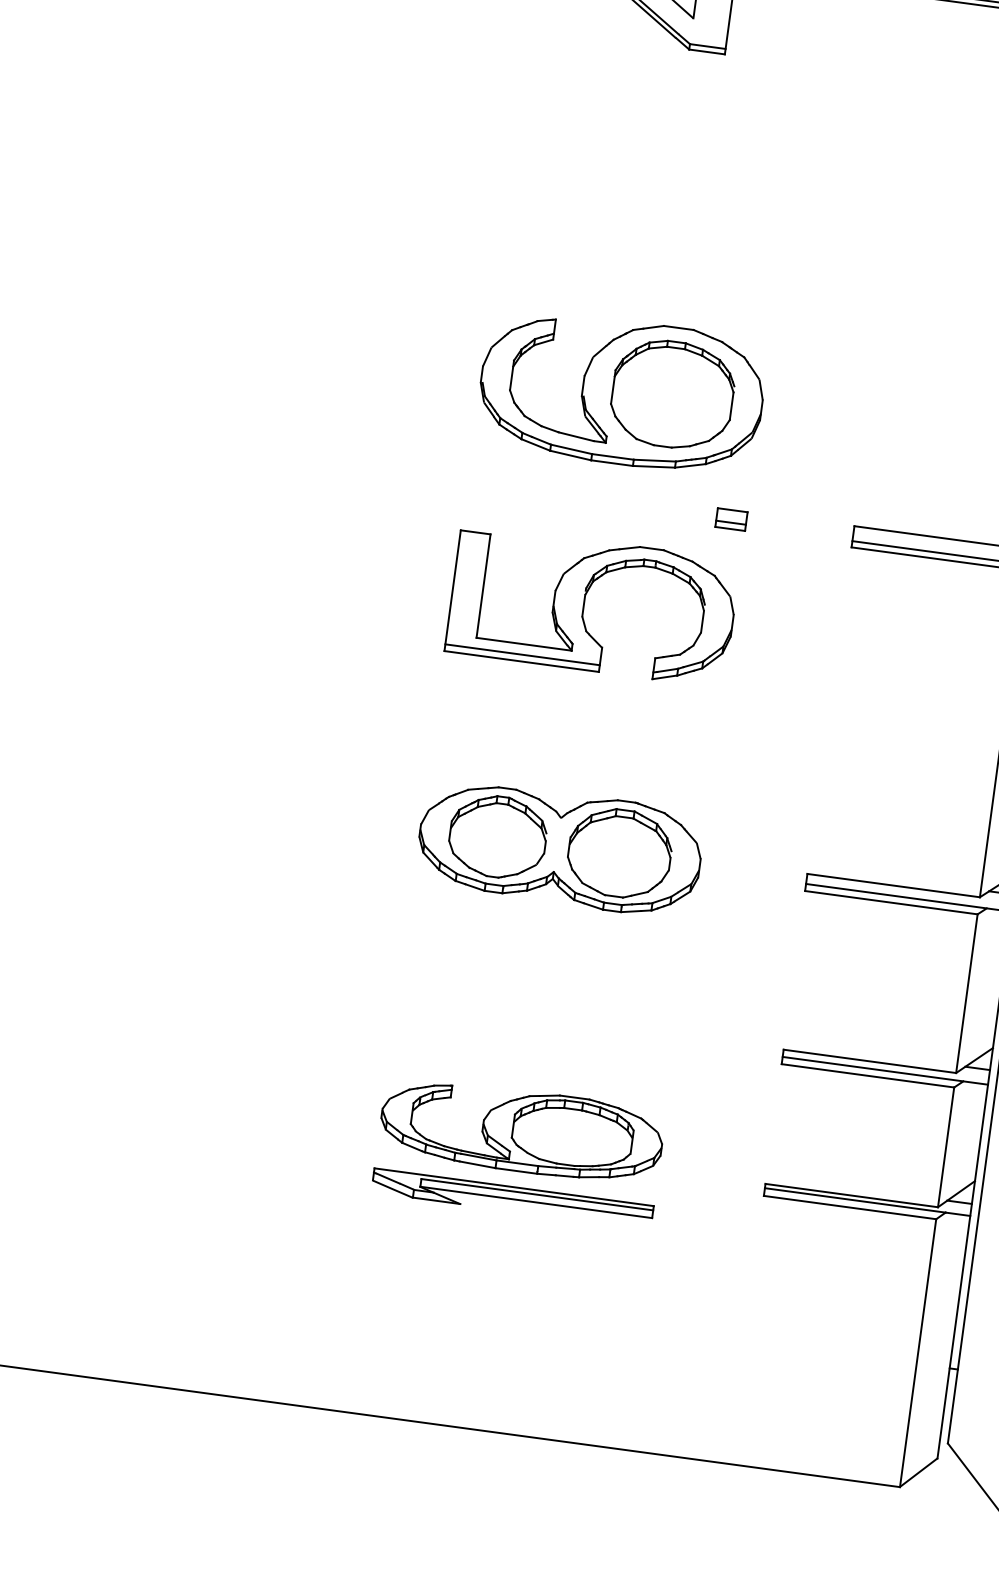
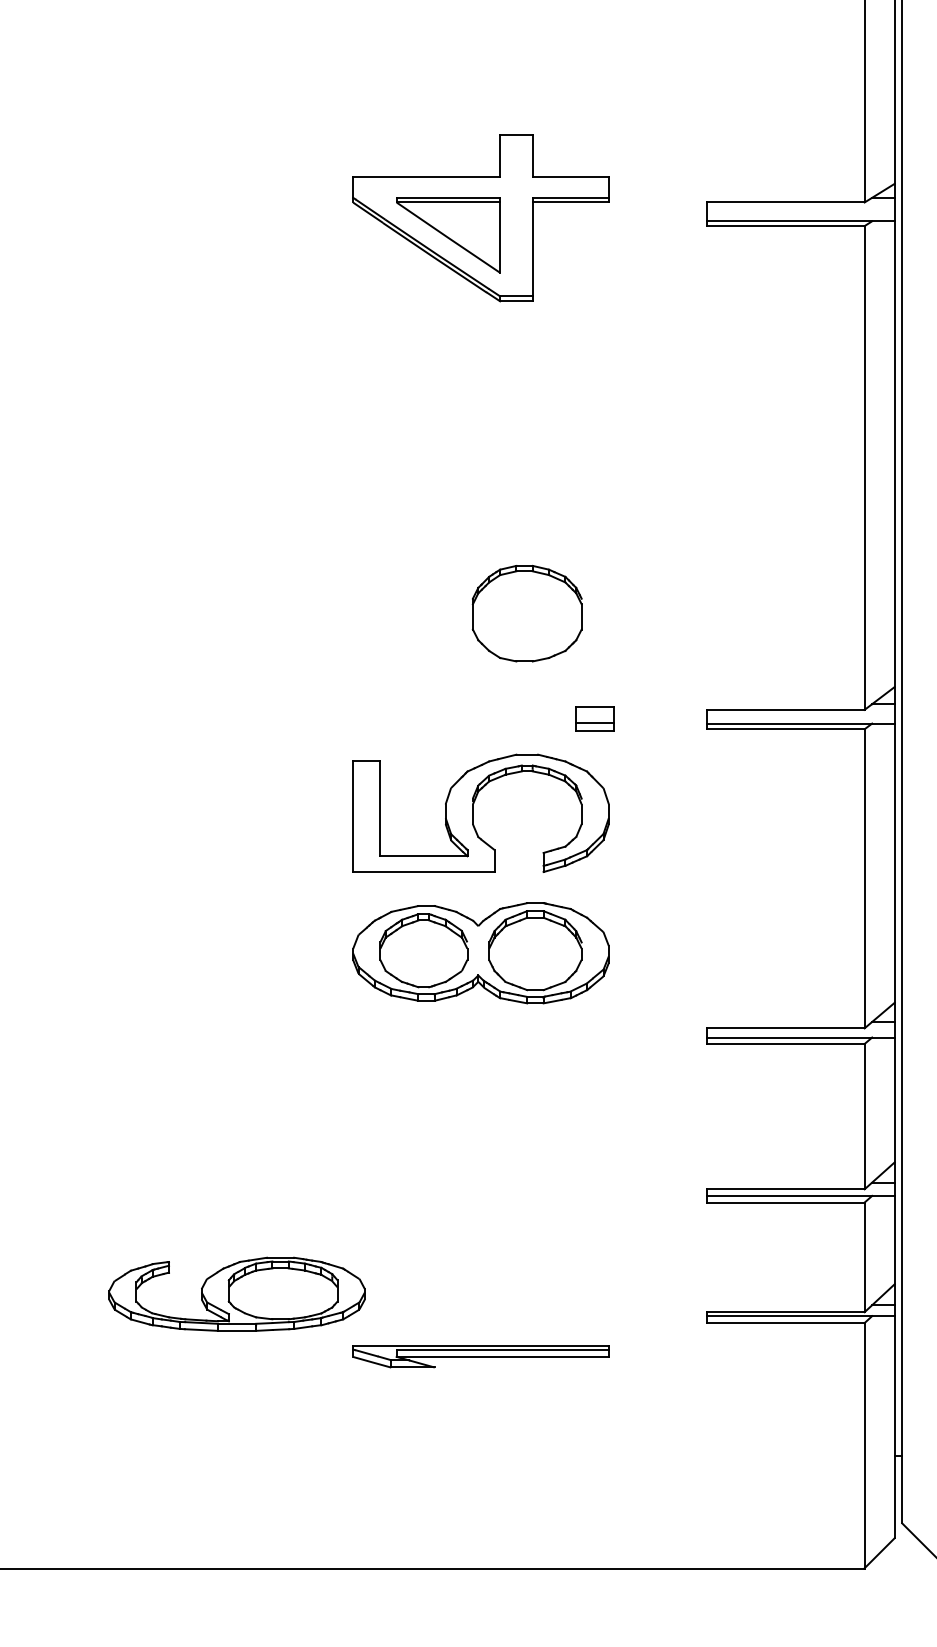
part: (621, 391) -> (480, 617), removed
part: (731, 519) -> (595, 718), size x1.4
line: (522, 654) -> (423, 865), removed
part: (559, 848) -> (480, 953), moved
part: (521, 1130) -> (236, 1293), moved

